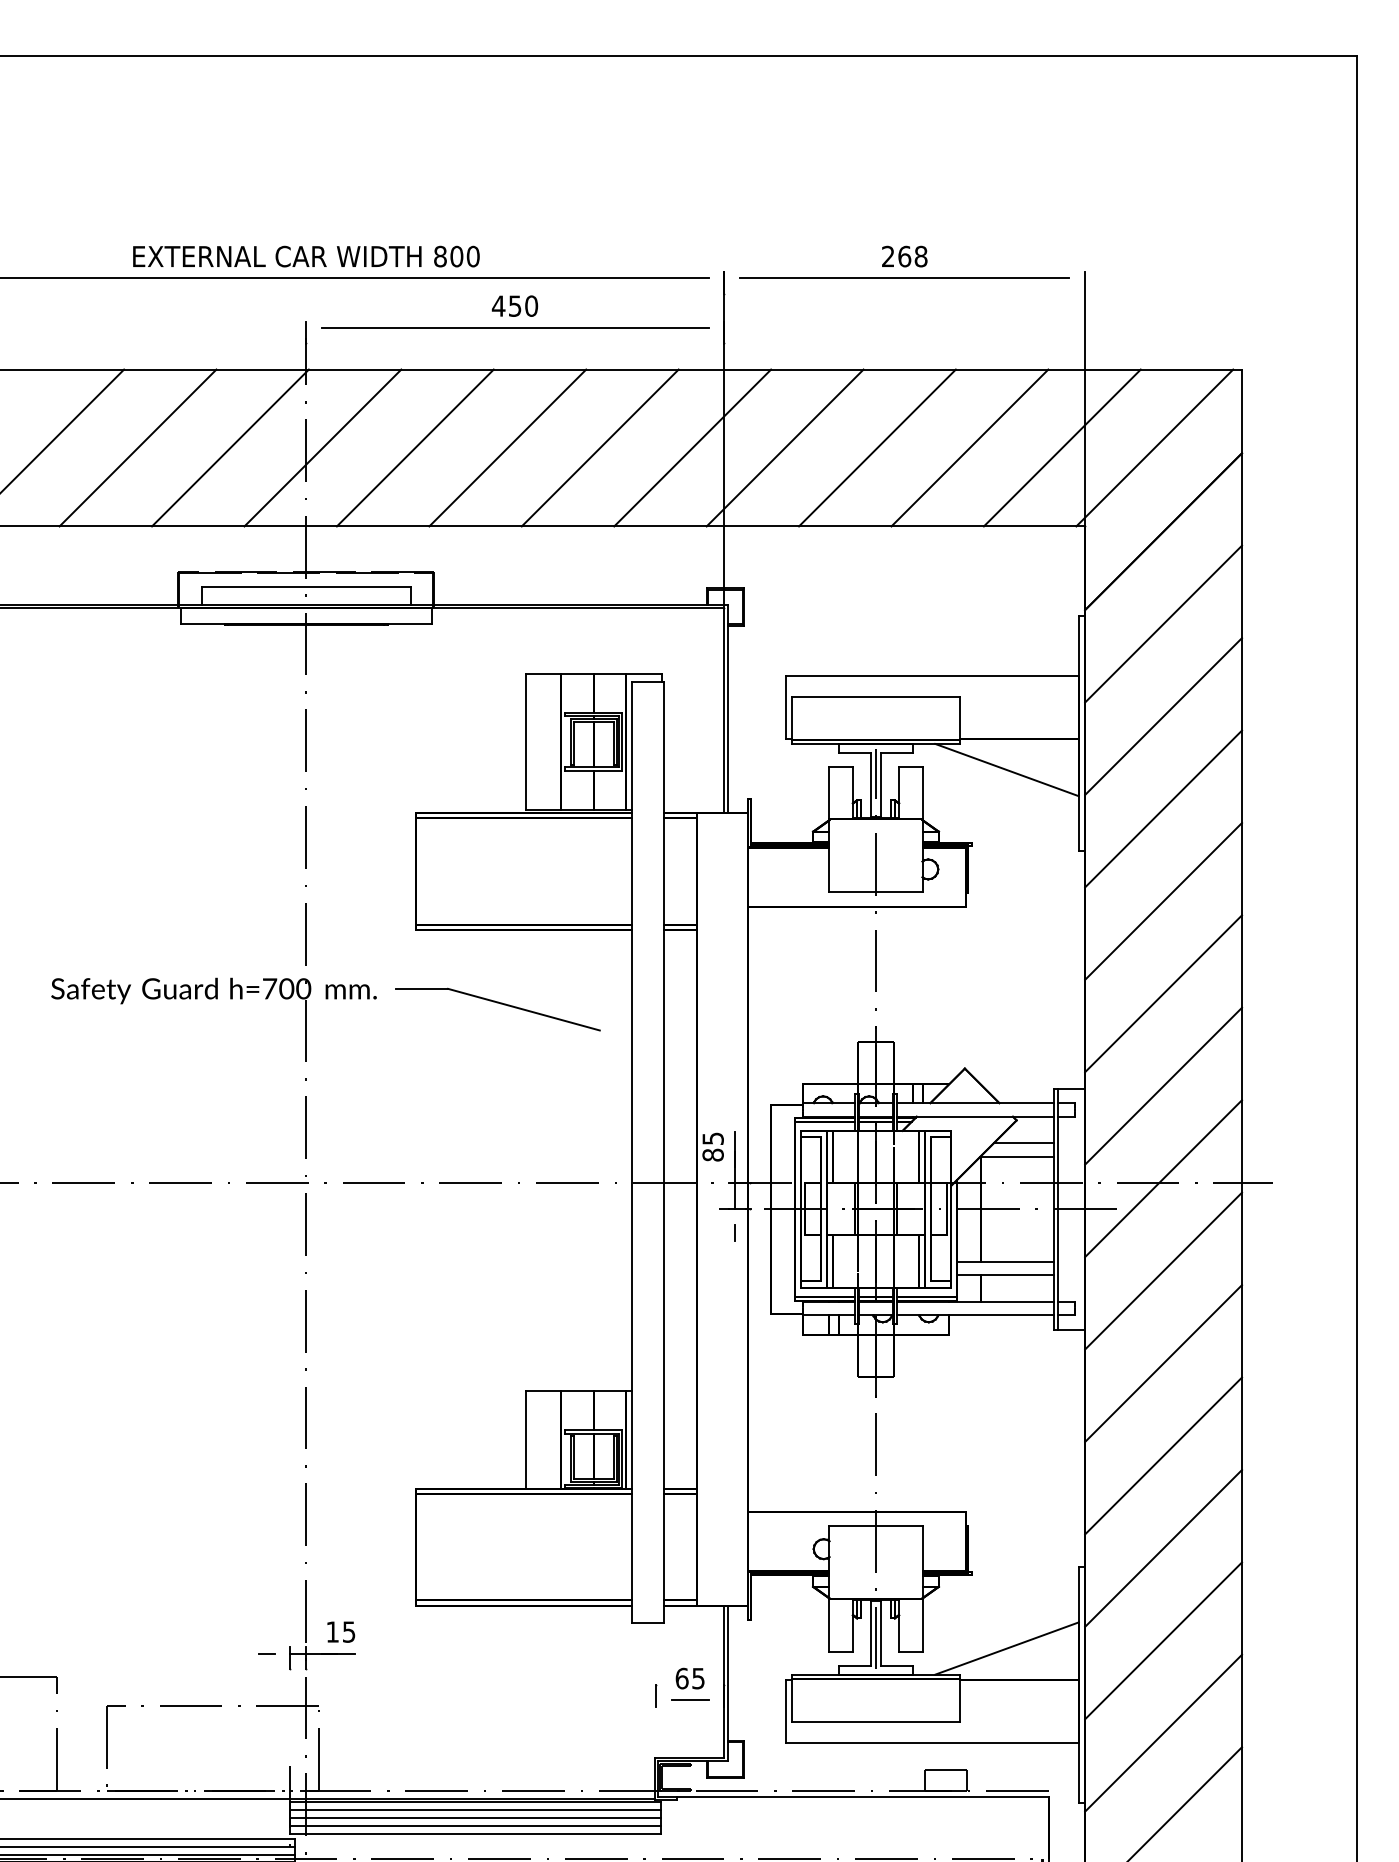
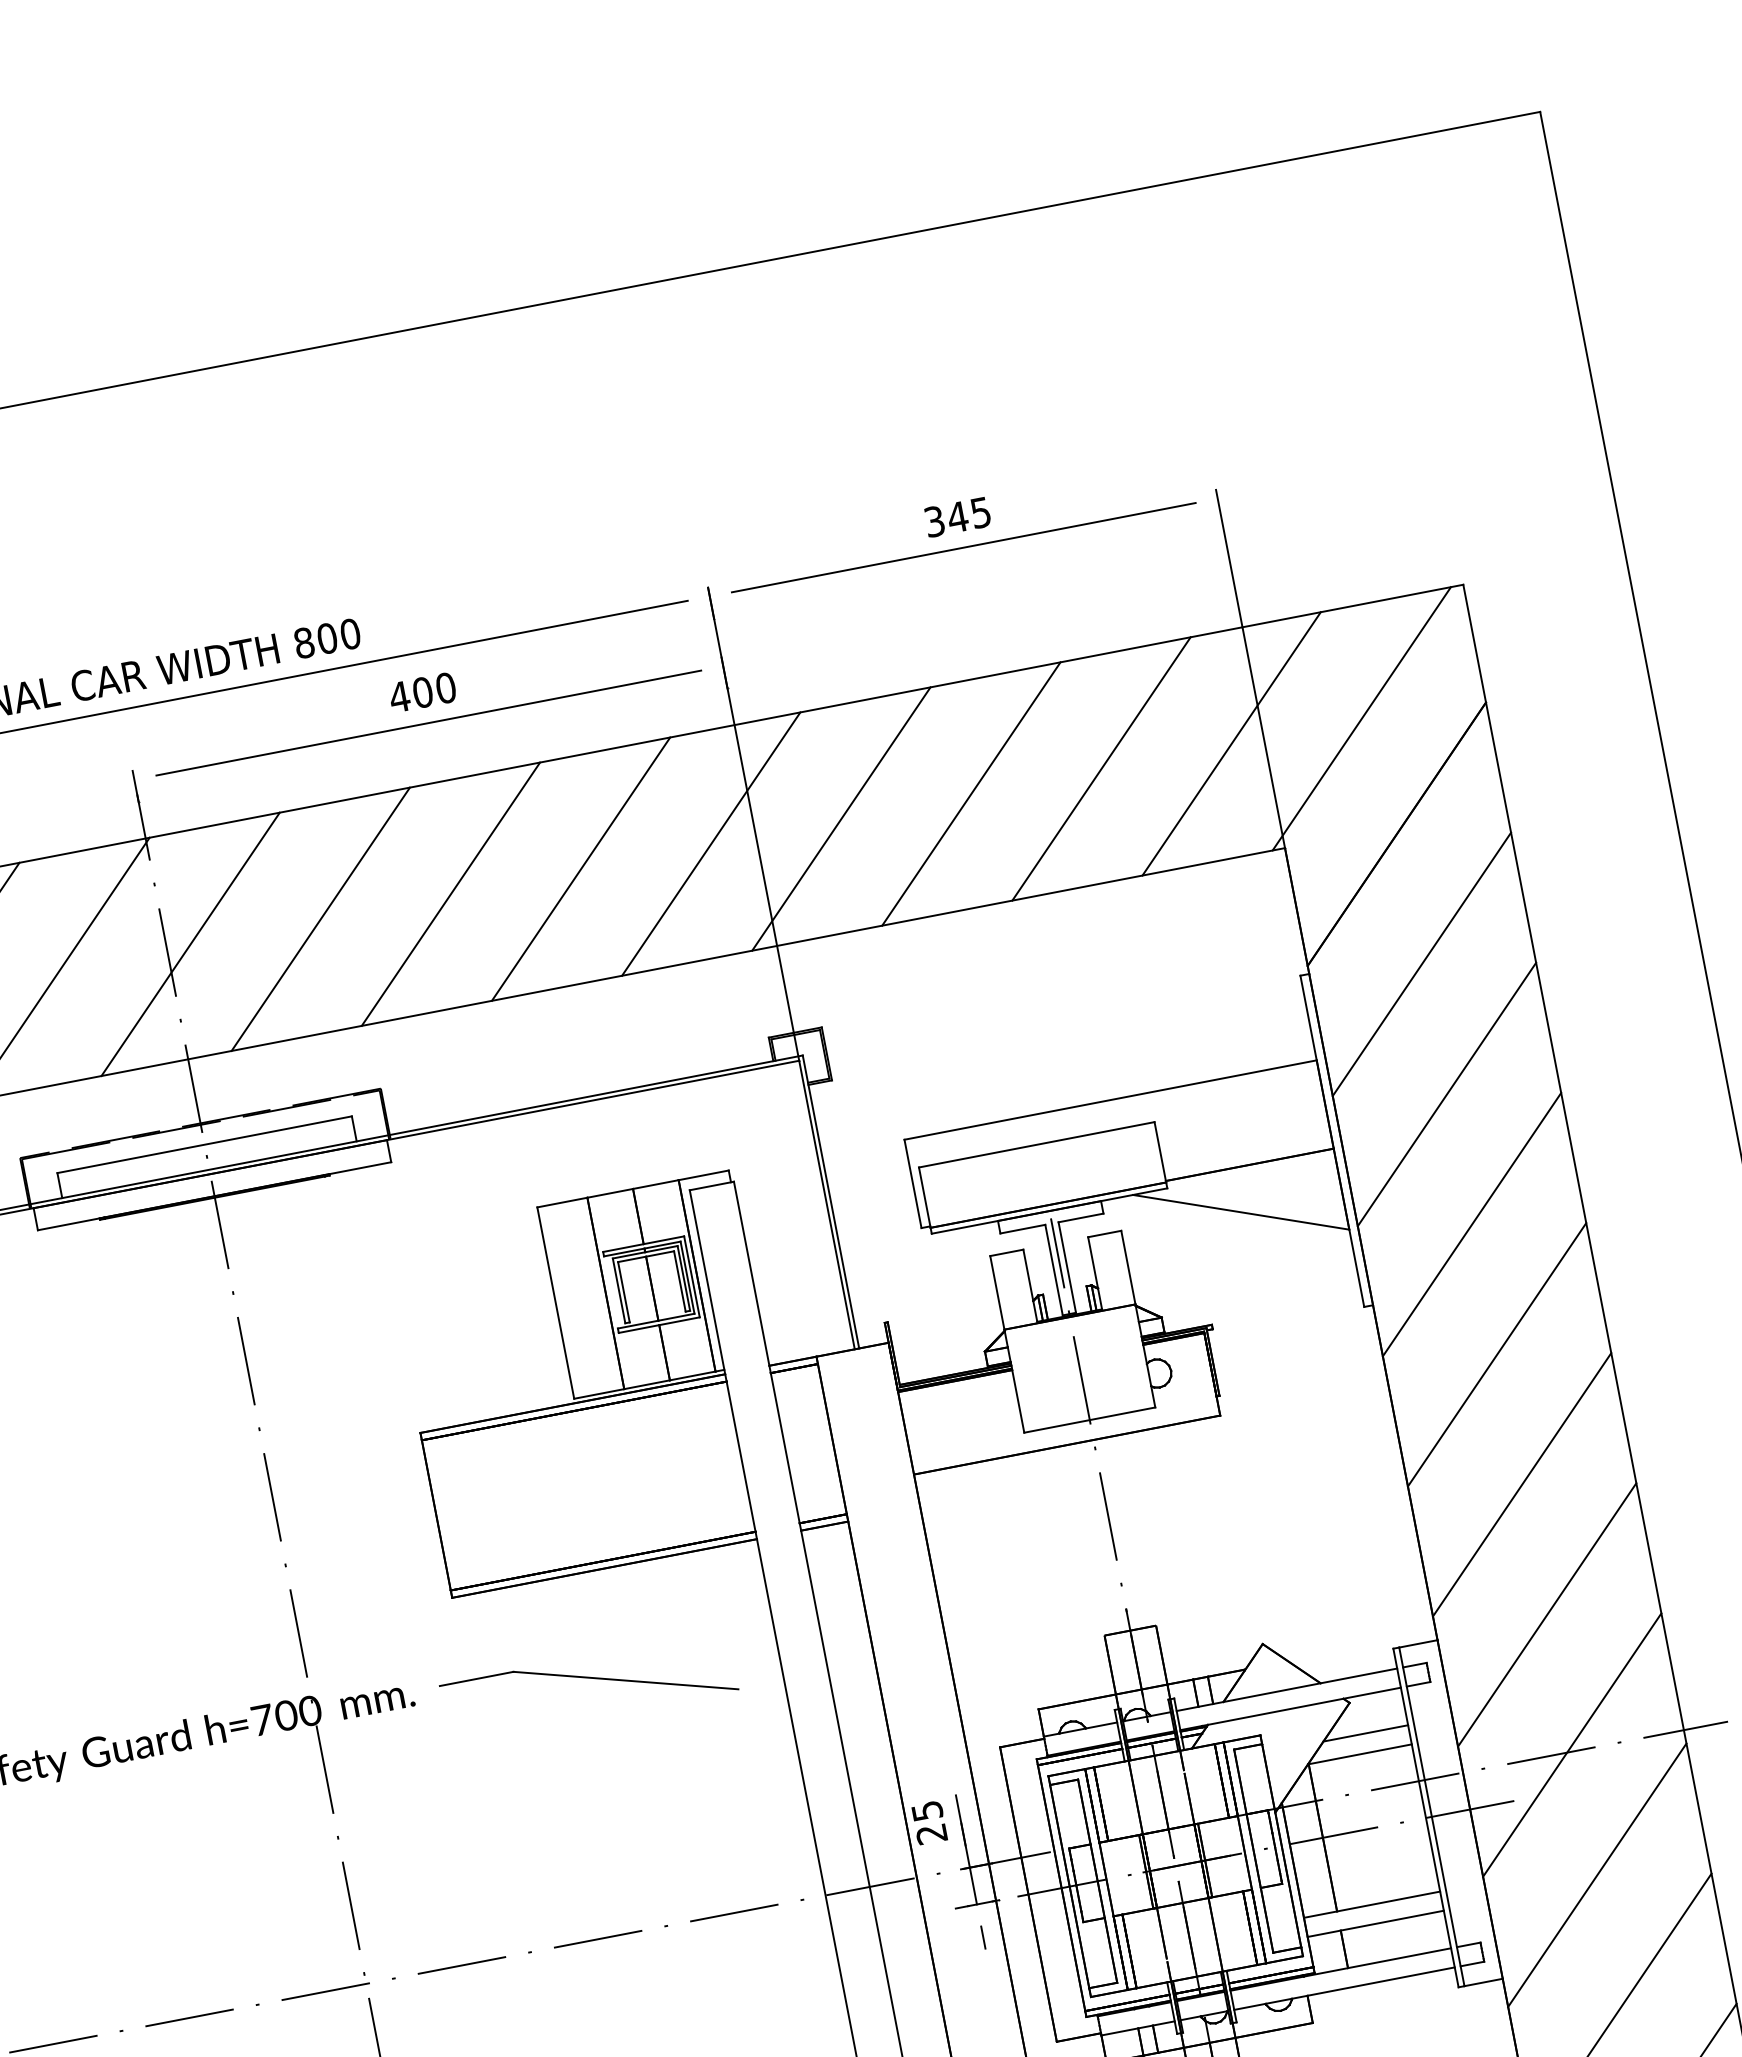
text: (904, 256) -> (957, 517), 268 -> 345
text: (514, 305) -> (421, 691), 450 -> 400
text: (712, 1154) -> (930, 1833), 85 -> 25

